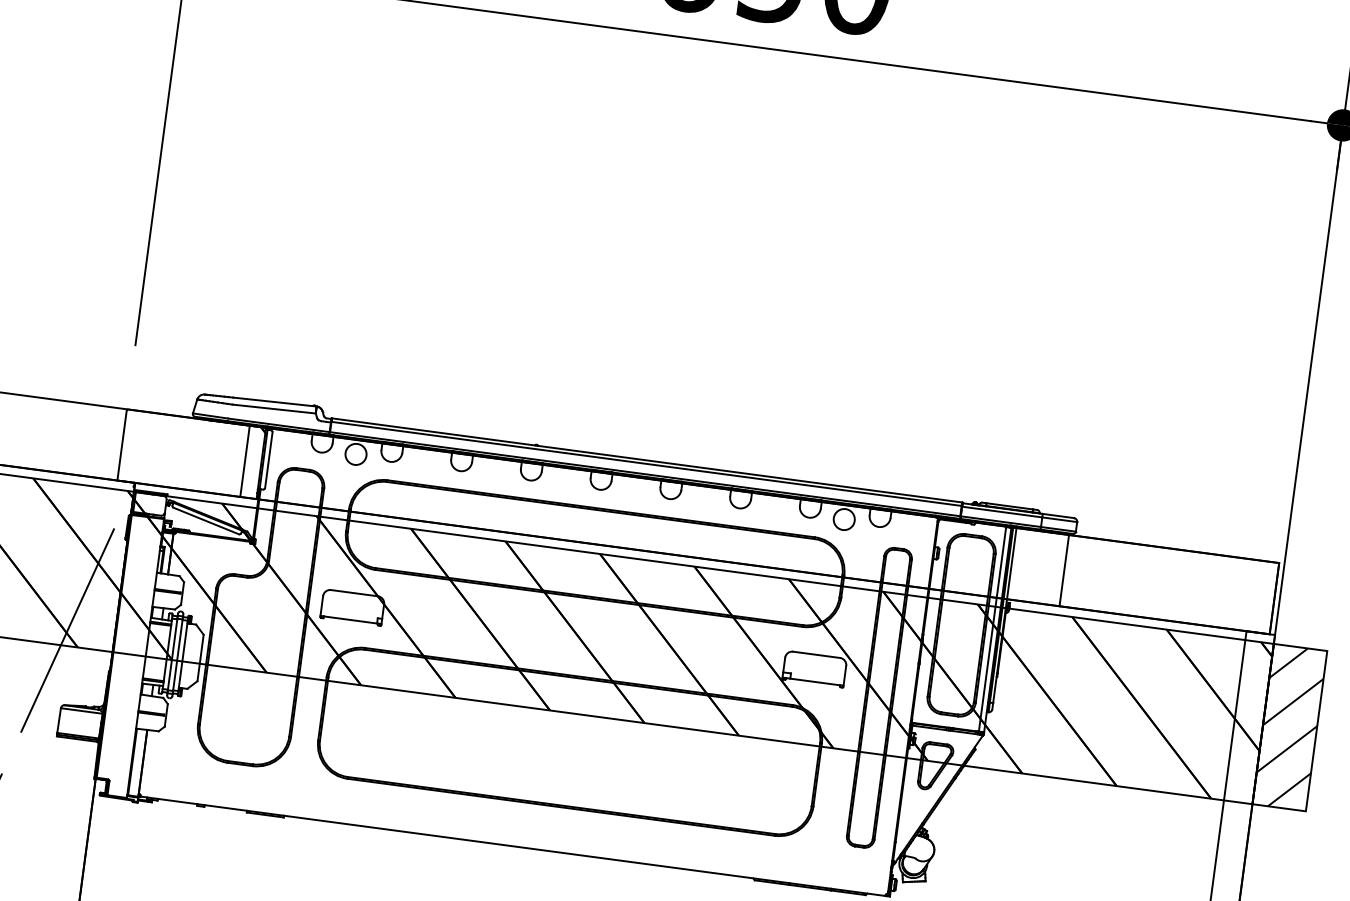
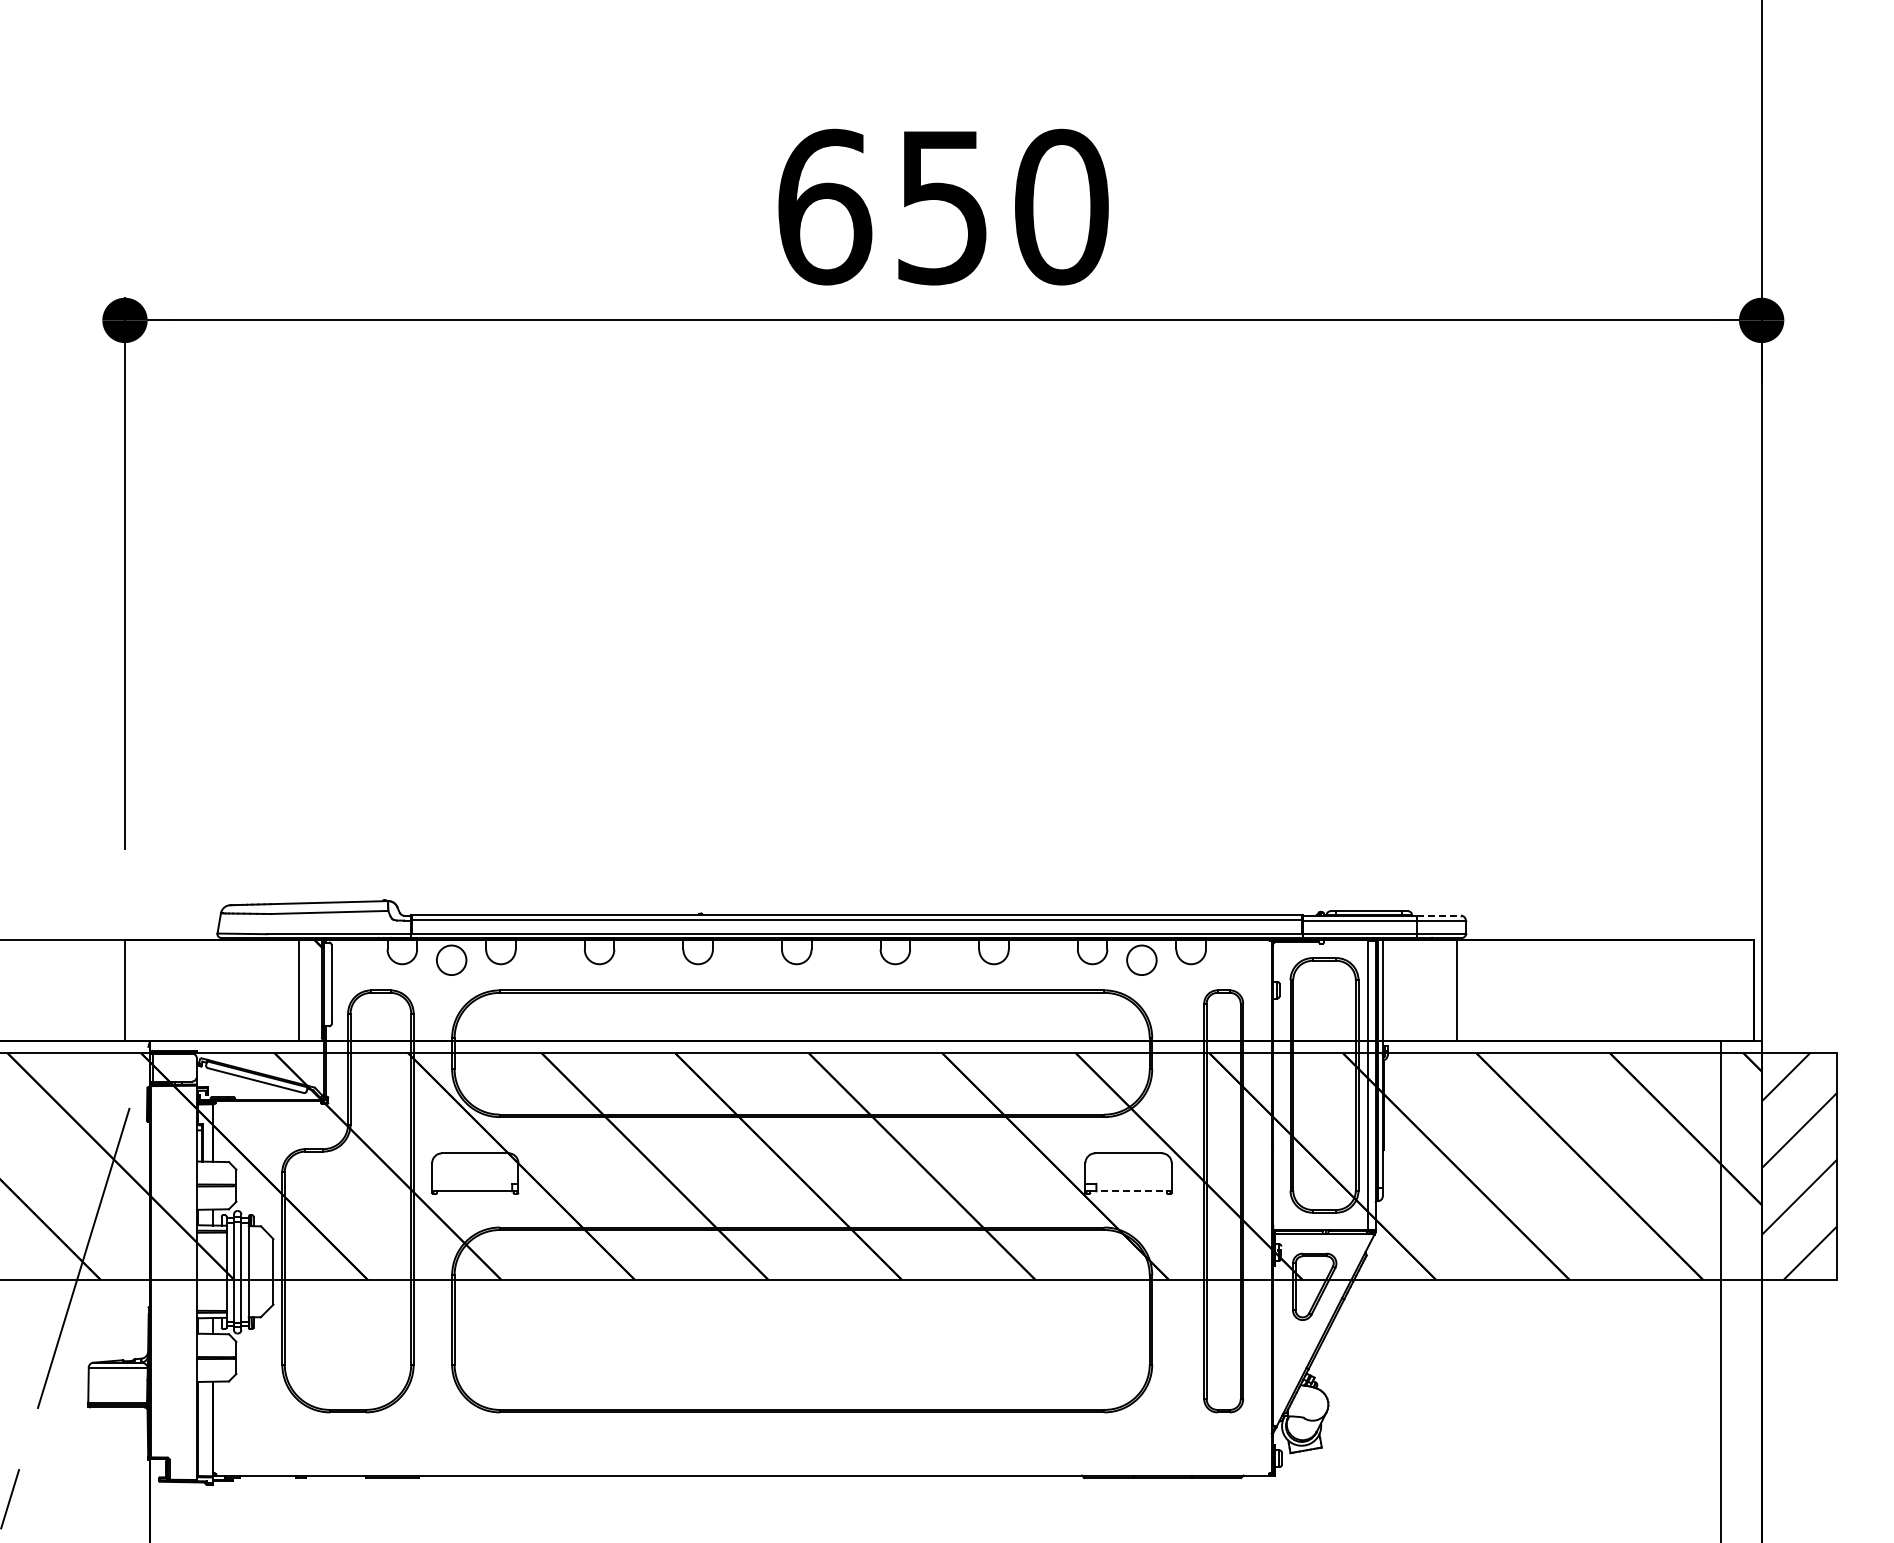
line: (1059, 515) -> (1439, 915), solid -> dashed
line: (813, 681) -> (1129, 1191), solid -> dashed

